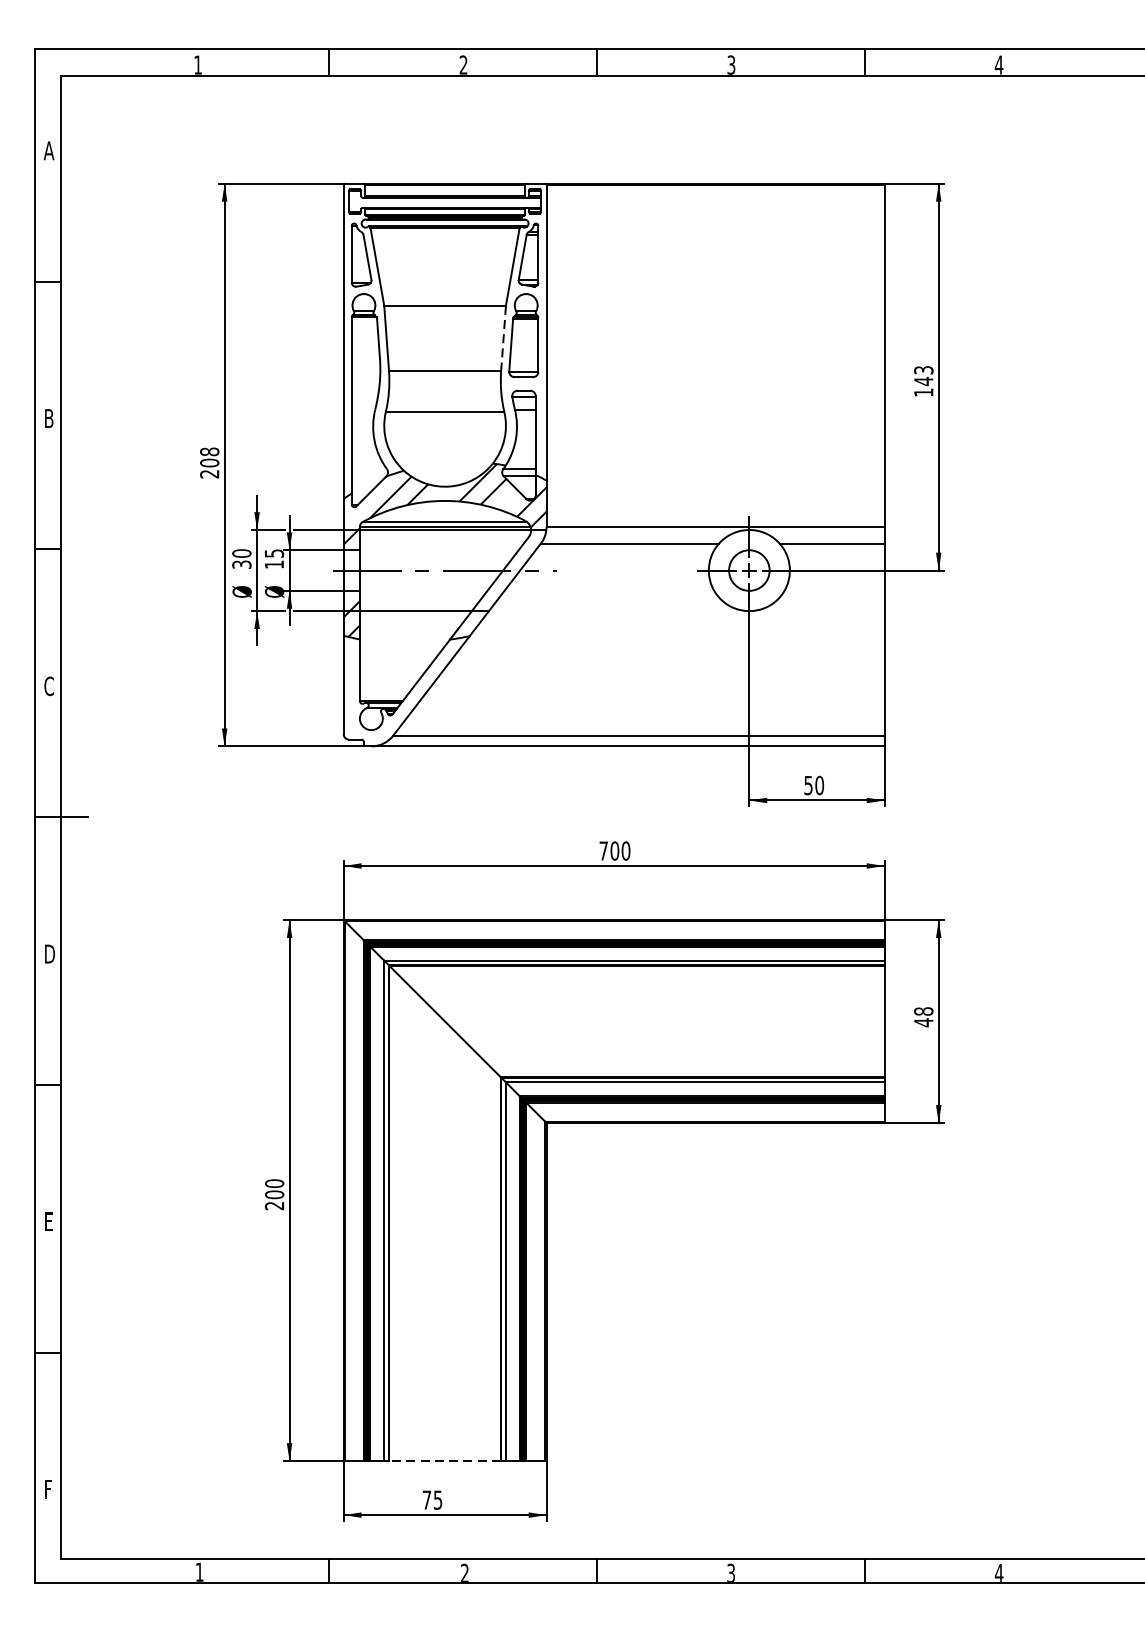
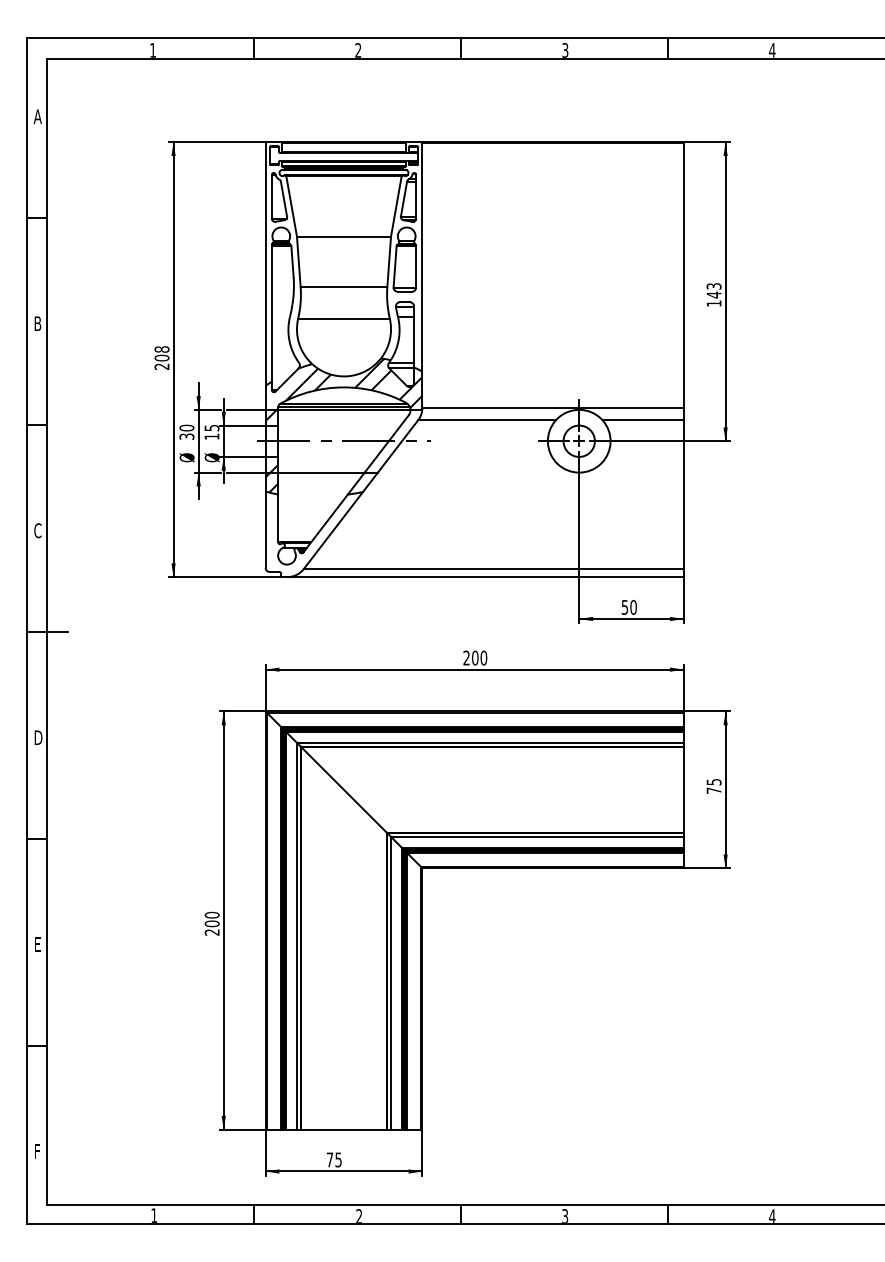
line: (503, 339) -> (389, 262), dashed -> solid
text: (603, 850) -> (466, 657), 700 -> 200
text: (923, 1017) -> (713, 786), 48 -> 75
line: (444, 1460) -> (343, 1129), dashed -> solid

